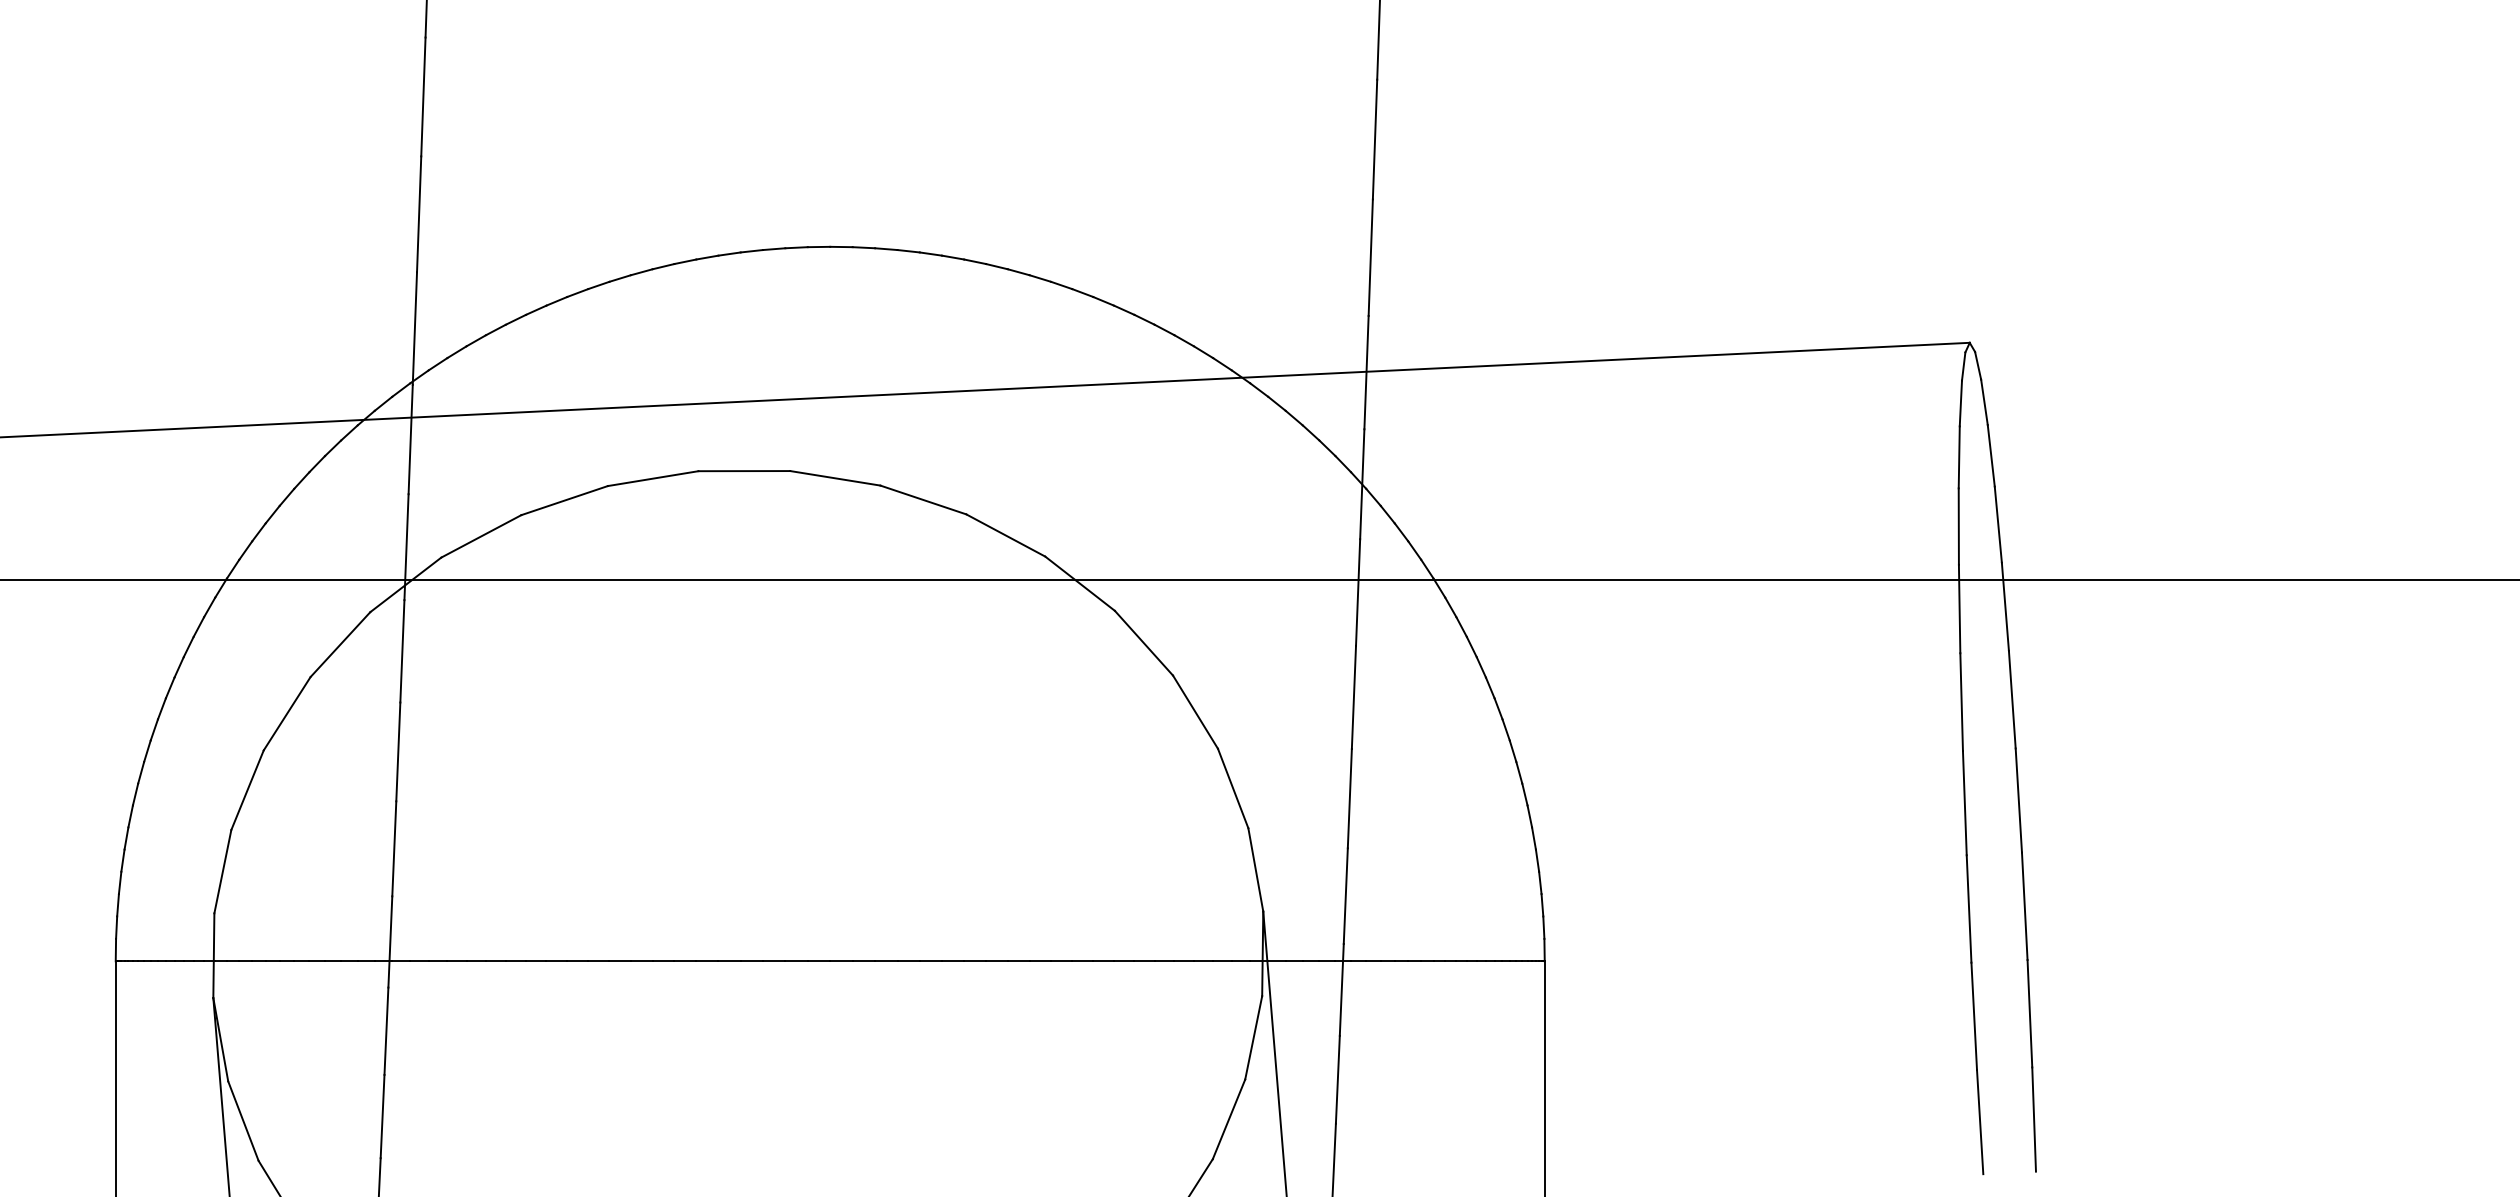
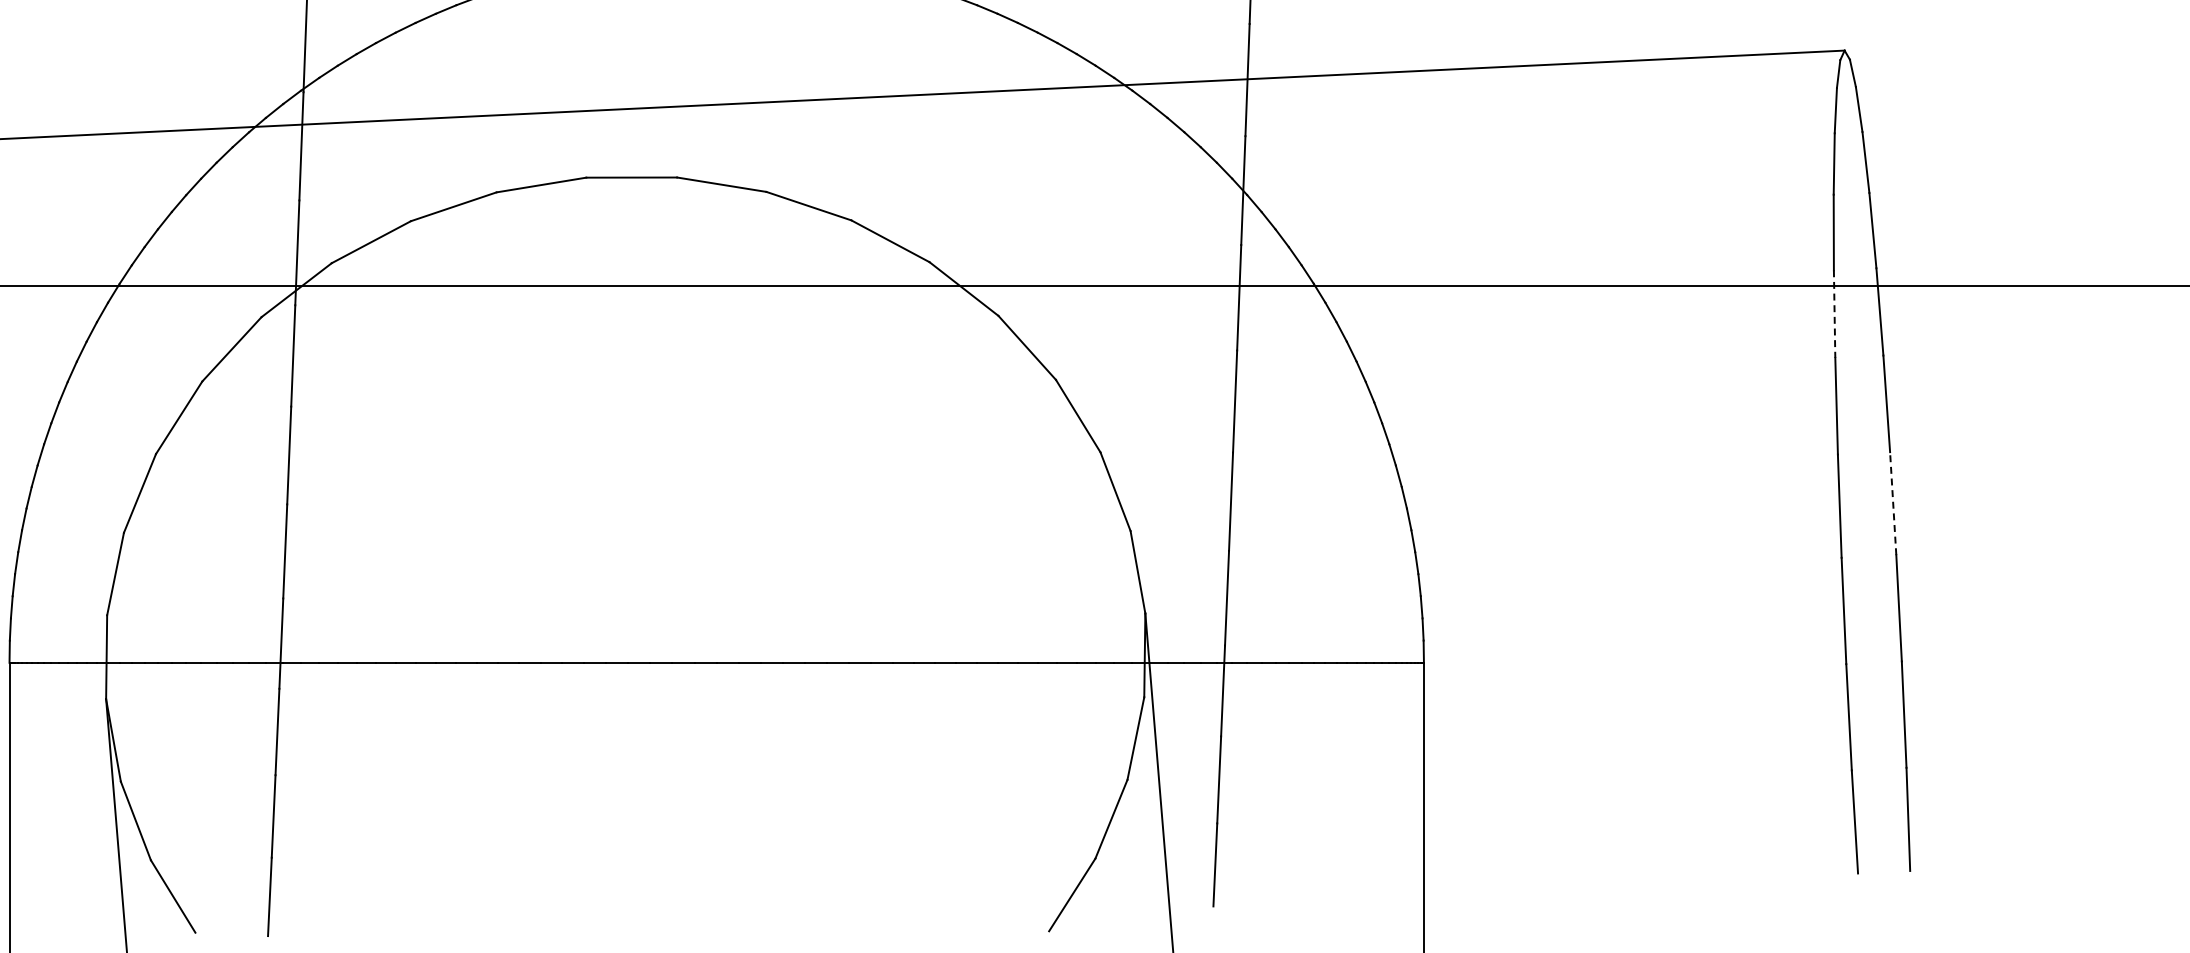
line: (1959, 609) -> (1834, 314), solid -> dashed
line: (2018, 800) -> (1892, 503), solid -> dashed

